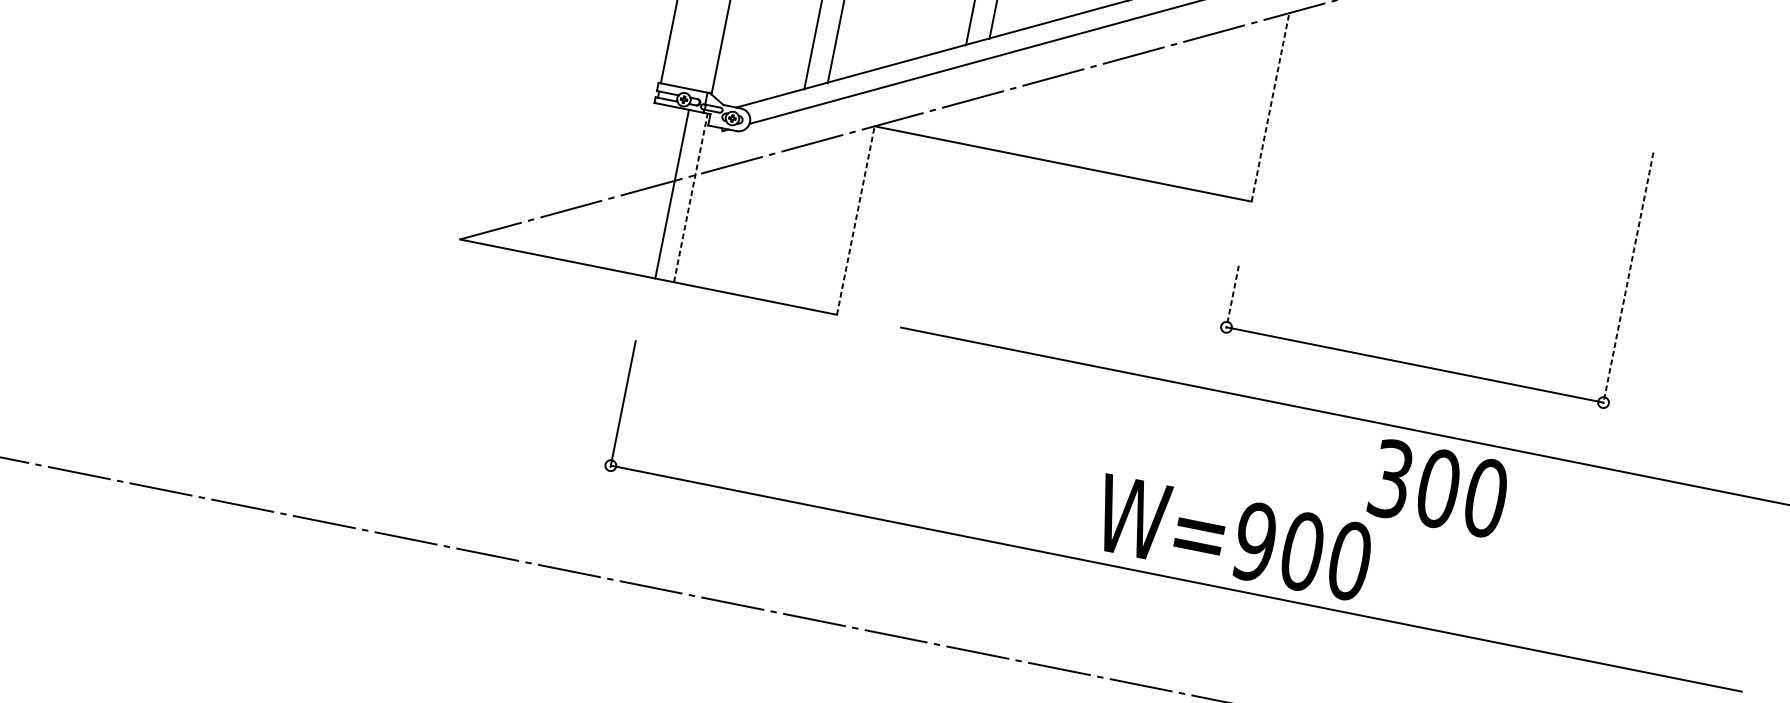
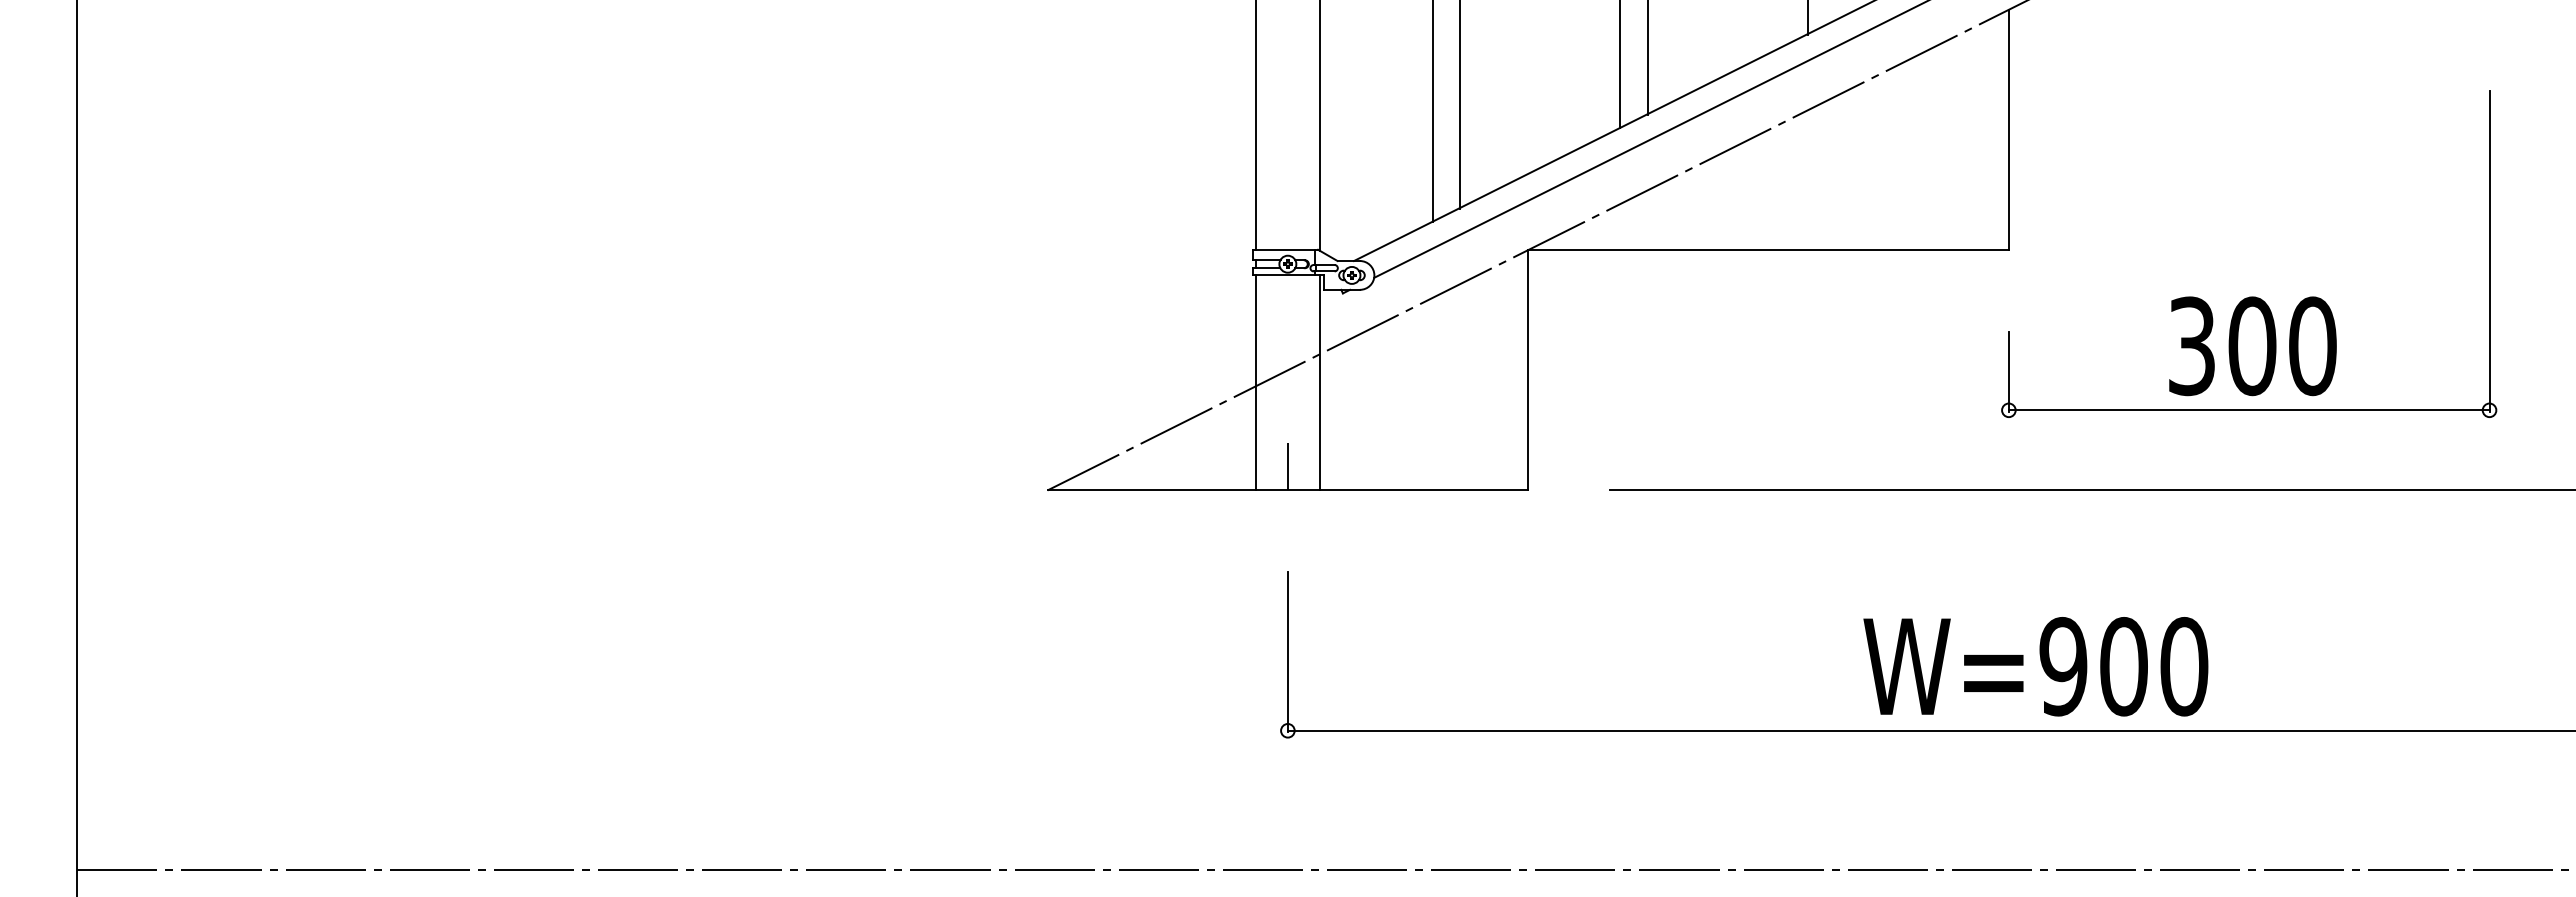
line: (1270, 106) -> (2008, 129), dashed -> solid
line: (672, 193) -> (1255, 382), moved
line: (691, 197) -> (1320, 382), dashed -> solid
line: (856, 219) -> (1528, 369), dashed -> solid
line: (651, 258) -> (1287, 466), added
line: (1628, 278) -> (2489, 252), dashed -> solid
line: (1232, 297) -> (2008, 372), dashed -> solid
text: (1438, 488) -> (2252, 346), moved
text: (1233, 537) -> (2035, 666), moved

